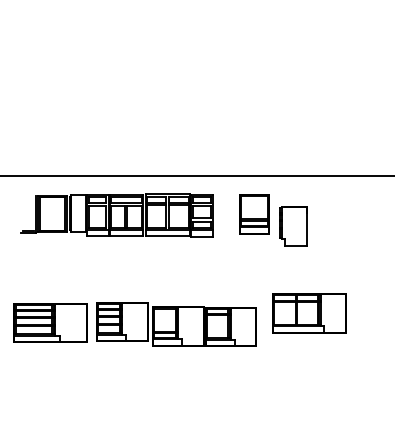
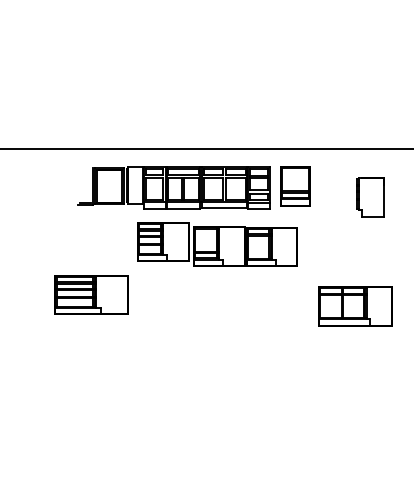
part: (116, 215) -> (173, 187), moved
part: (293, 226) -> (370, 197), moved
part: (309, 313) -> (355, 306), moved
part: (176, 324) -> (217, 244), moved

